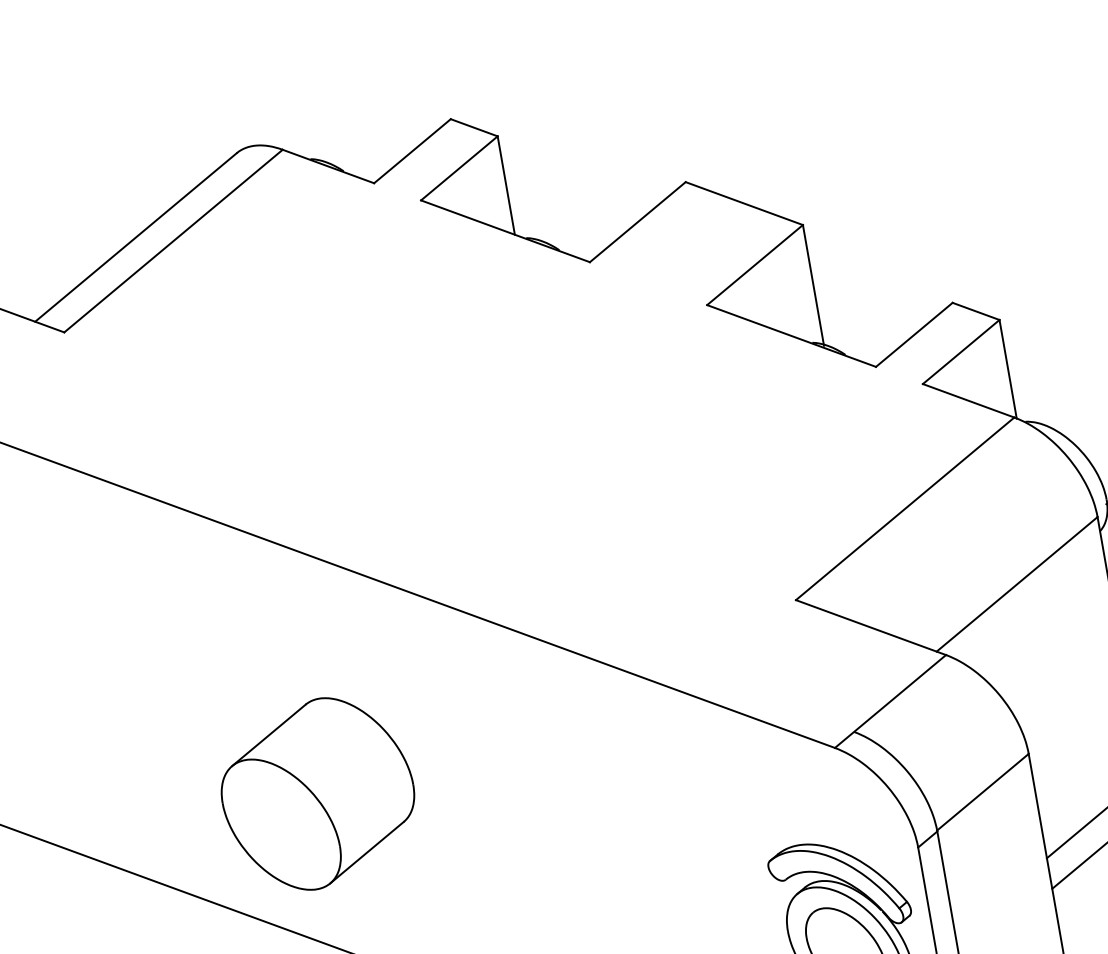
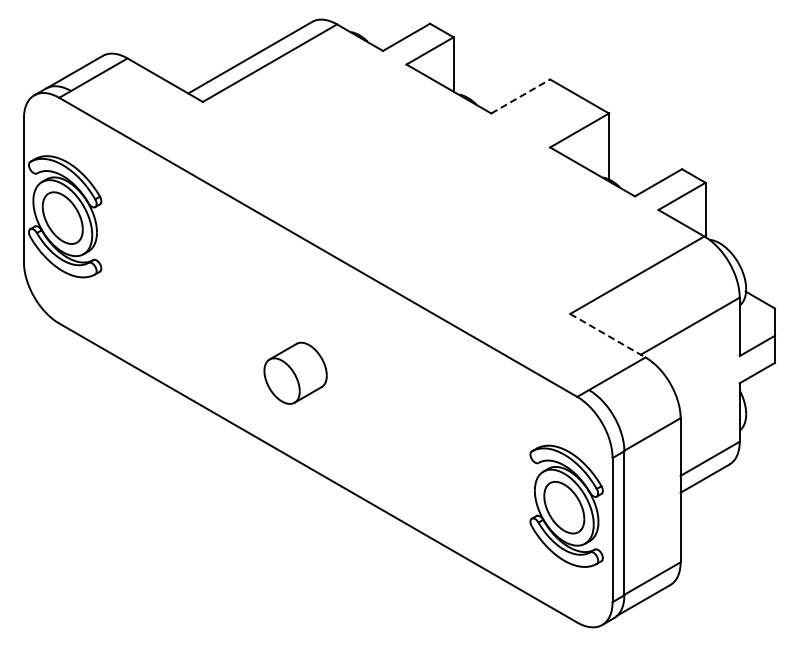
line: (637, 222) -> (520, 96), solid -> dashed
line: (872, 626) -> (608, 335), solid -> dashed
part: (317, 794) -> (295, 373), size x0.6

